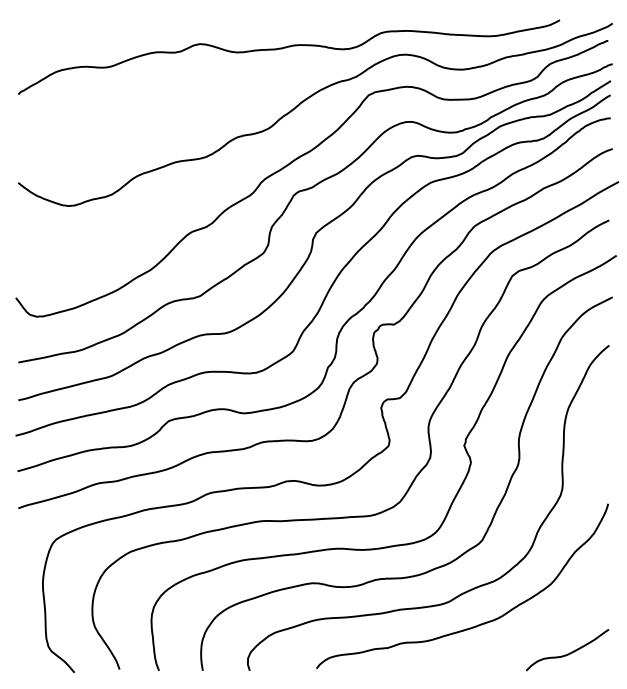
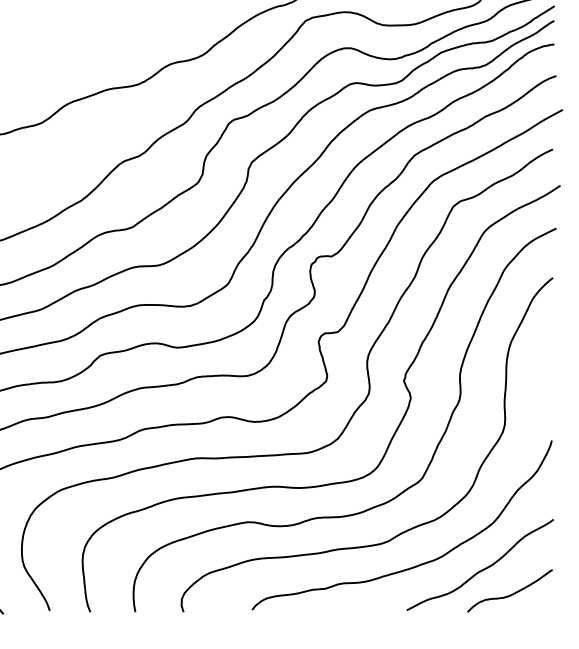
curve: (541, 628) -> (483, 568), added

